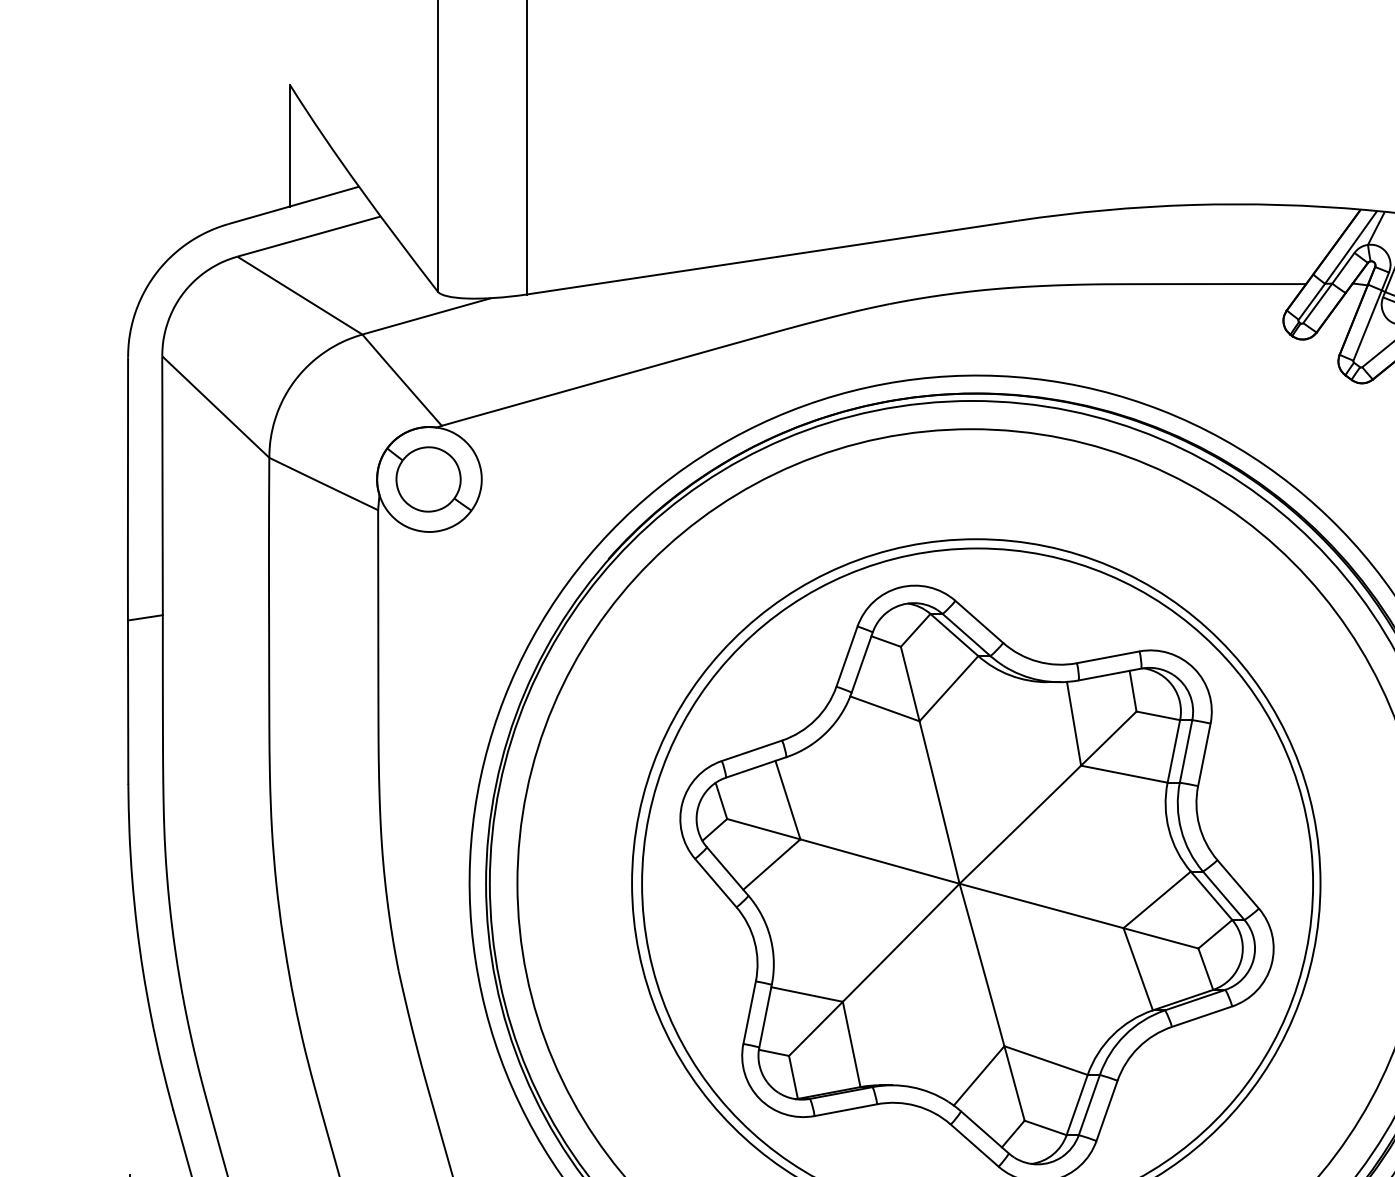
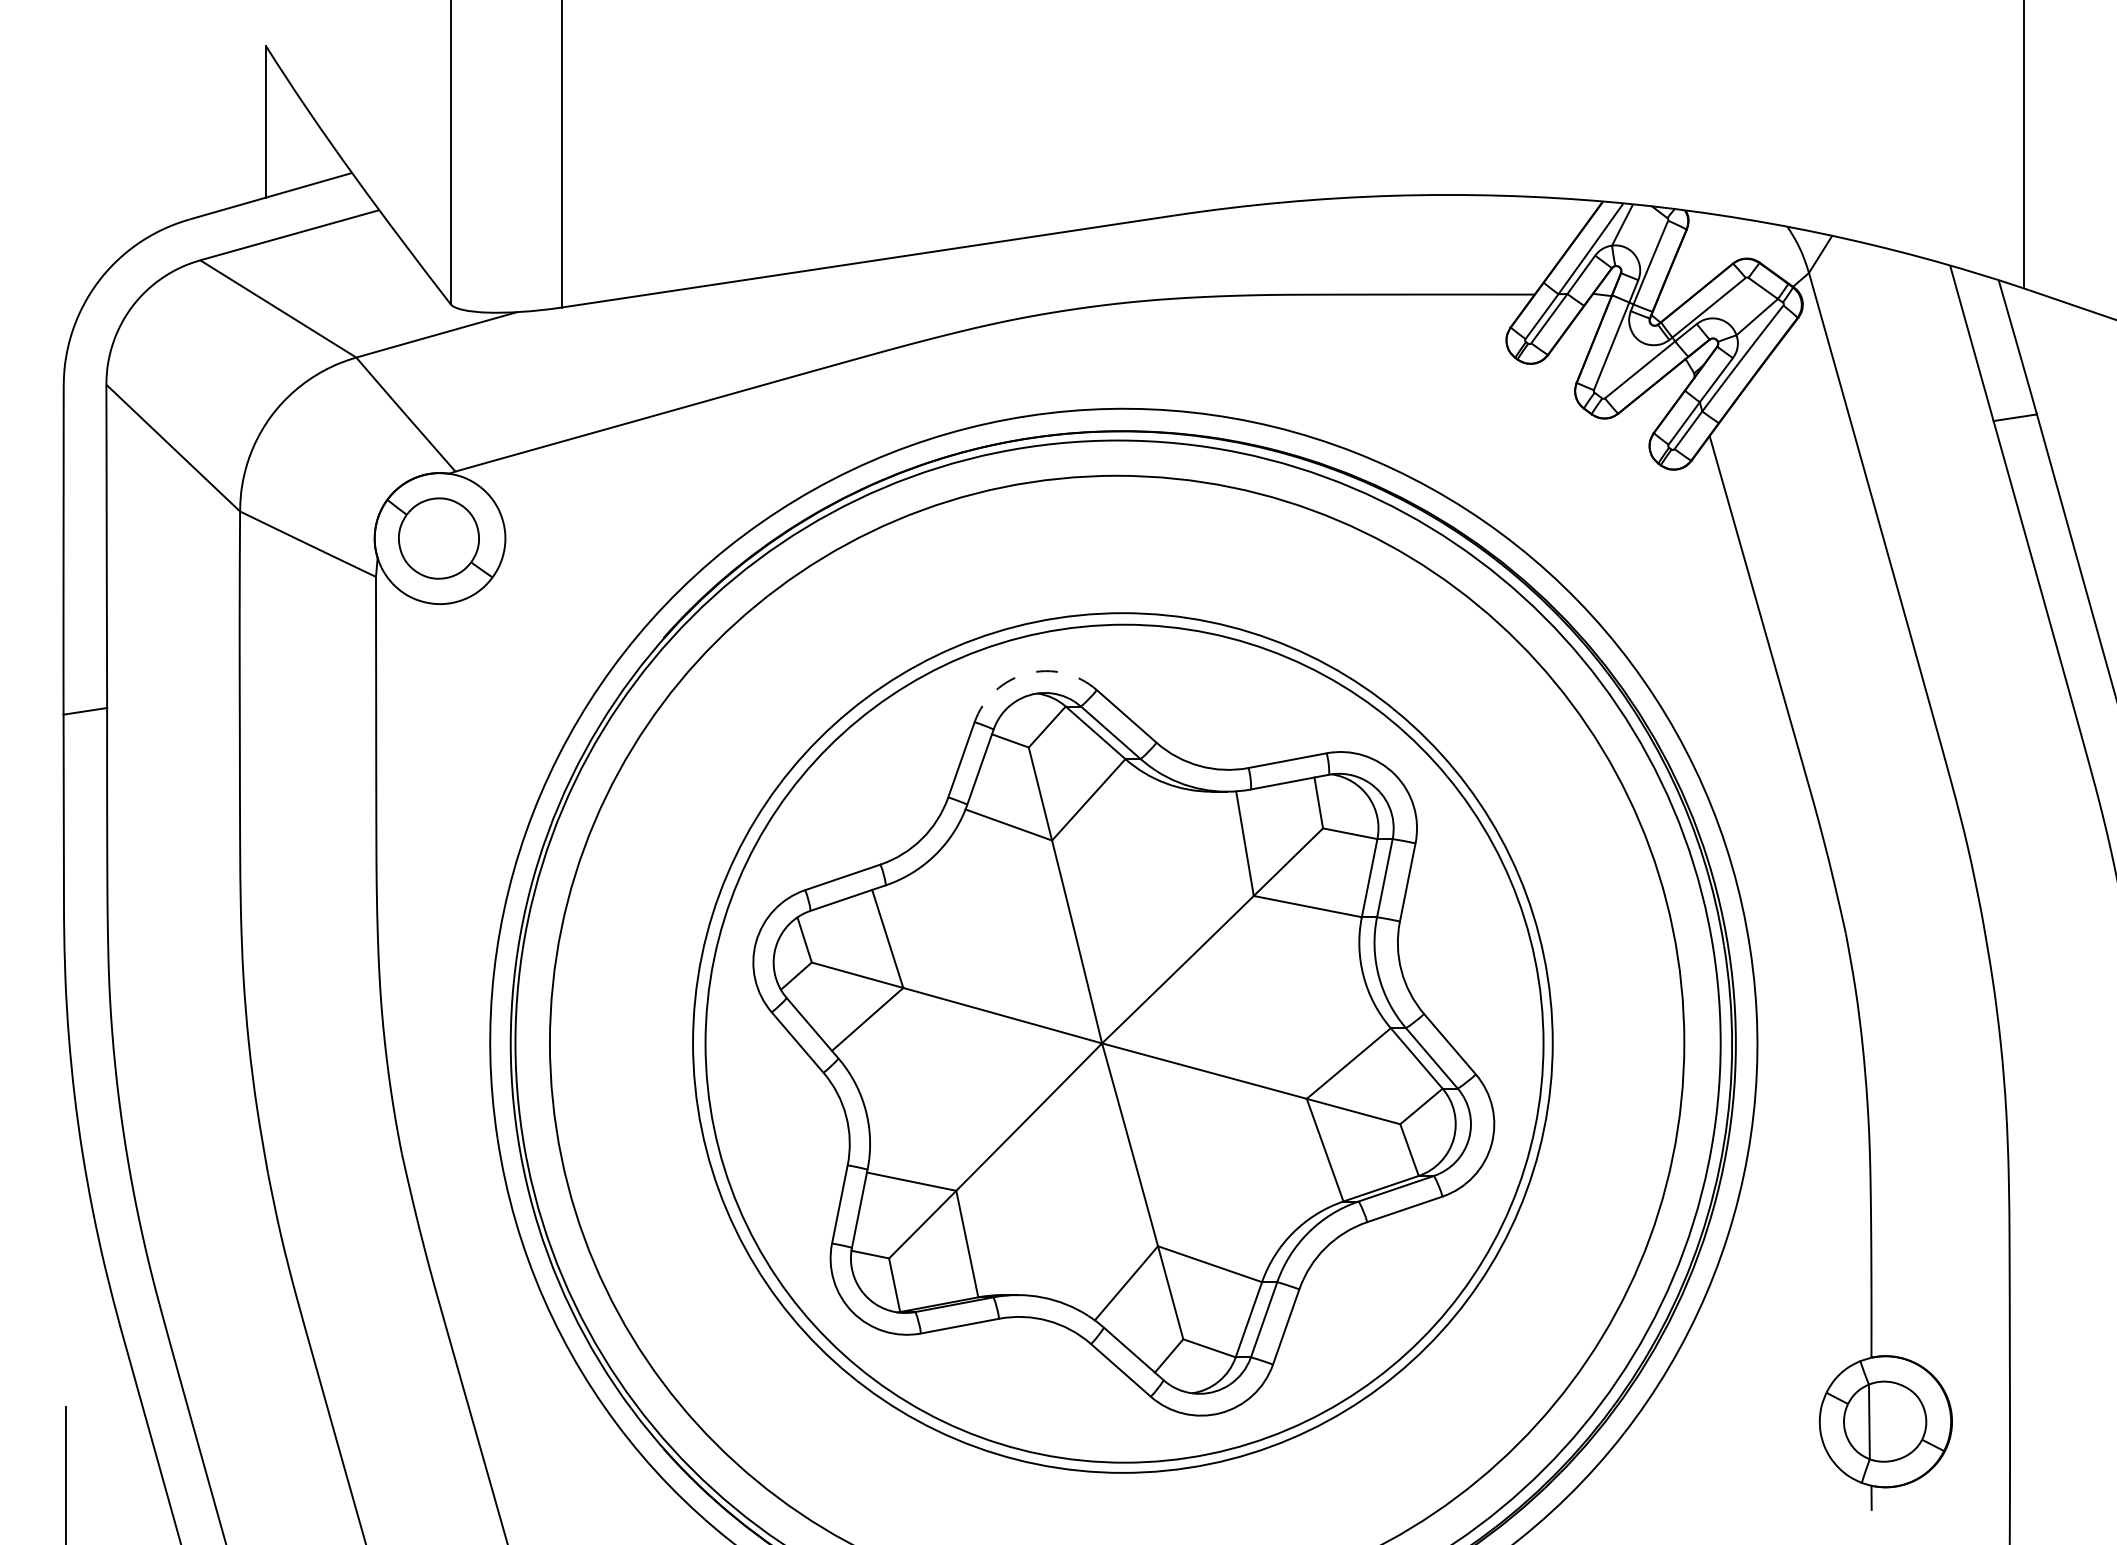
arc: (899, 587) -> (1027, 673), solid -> dashed

